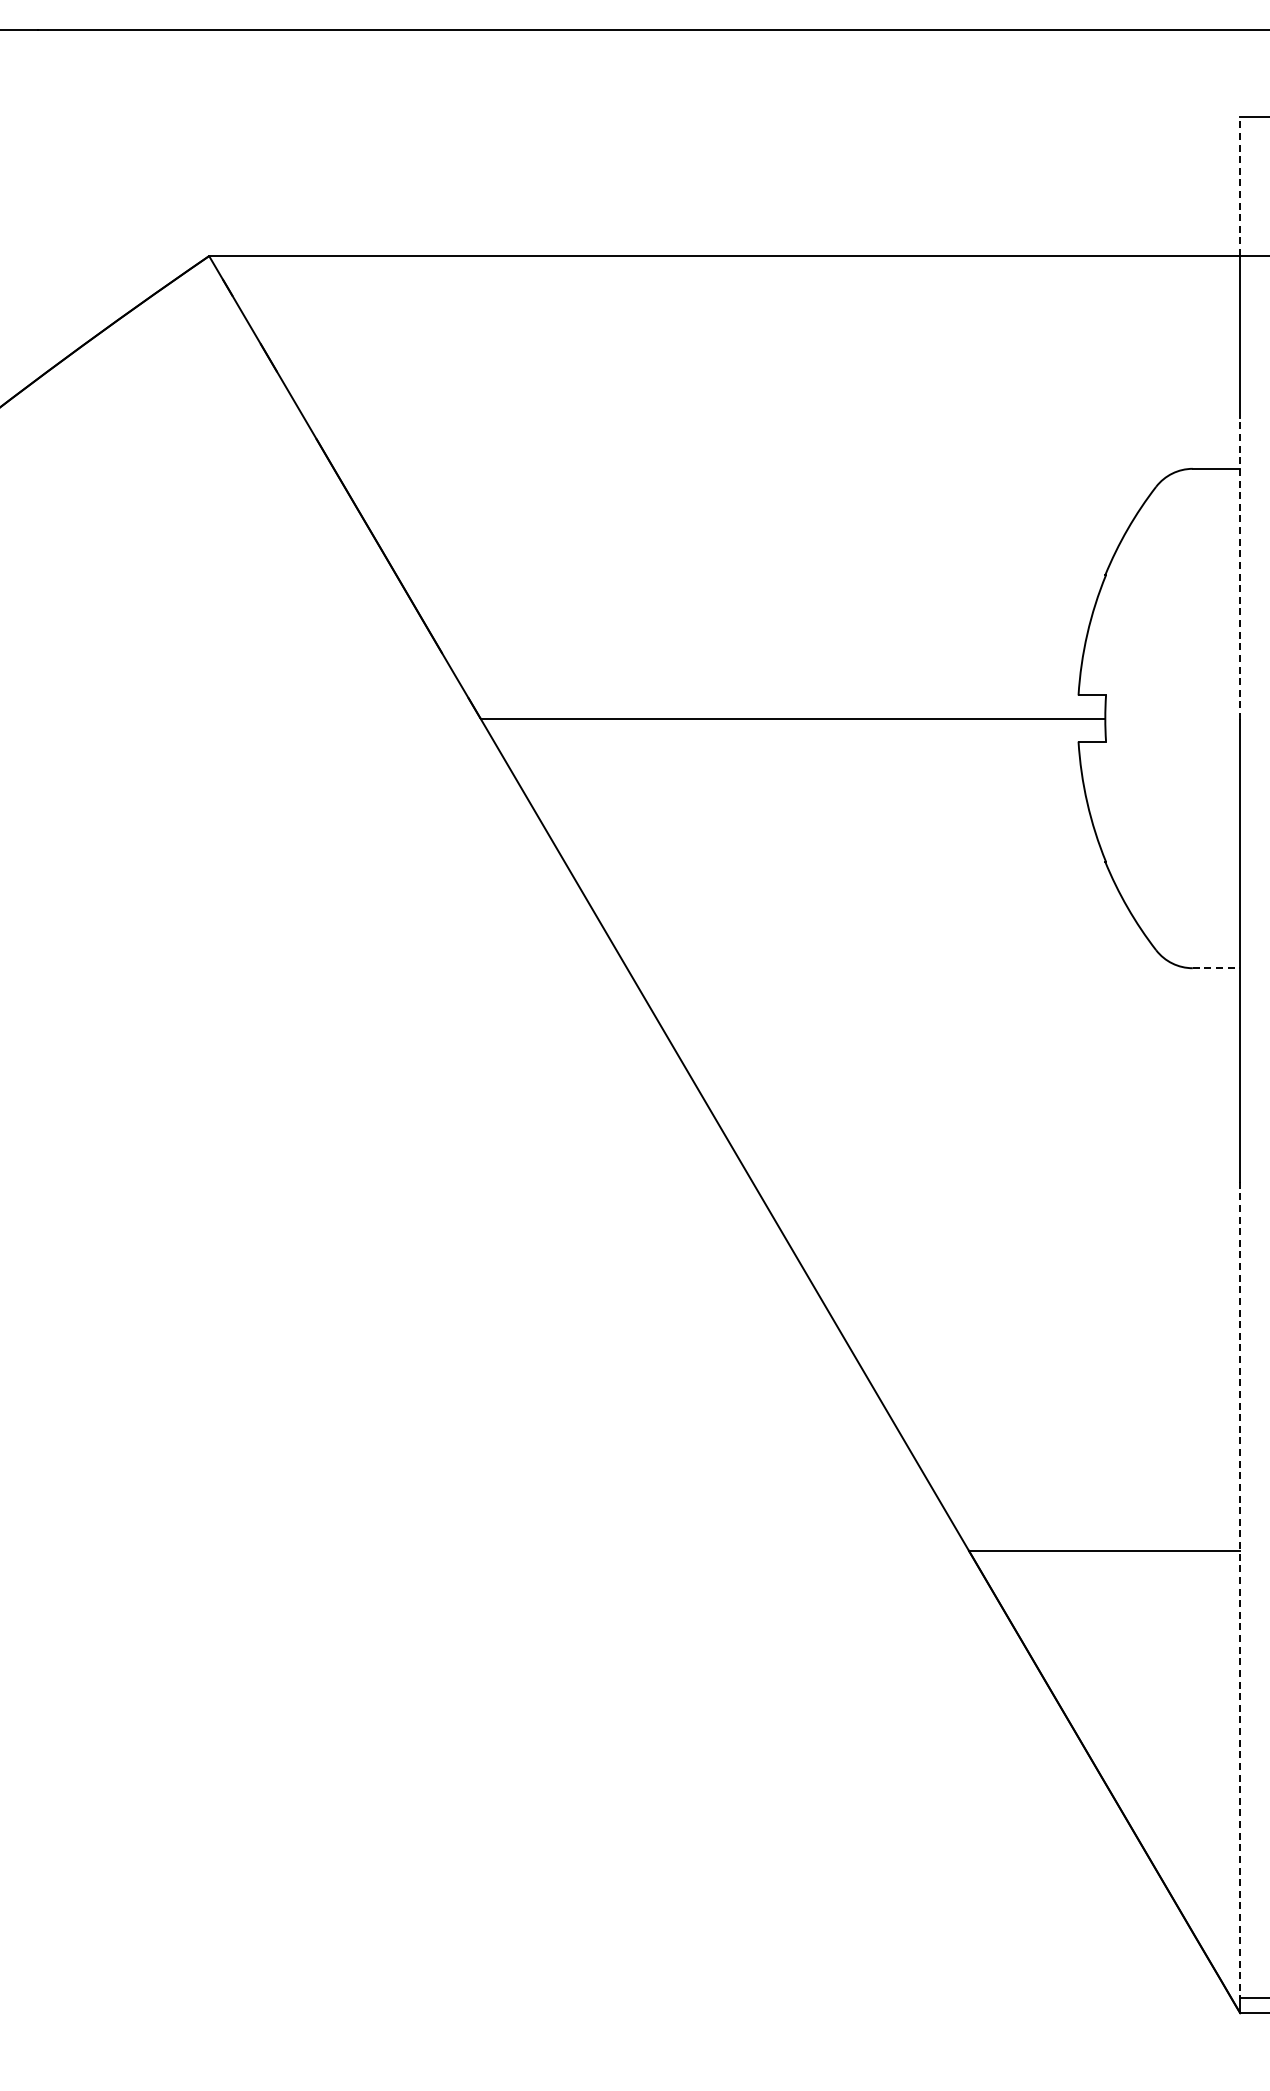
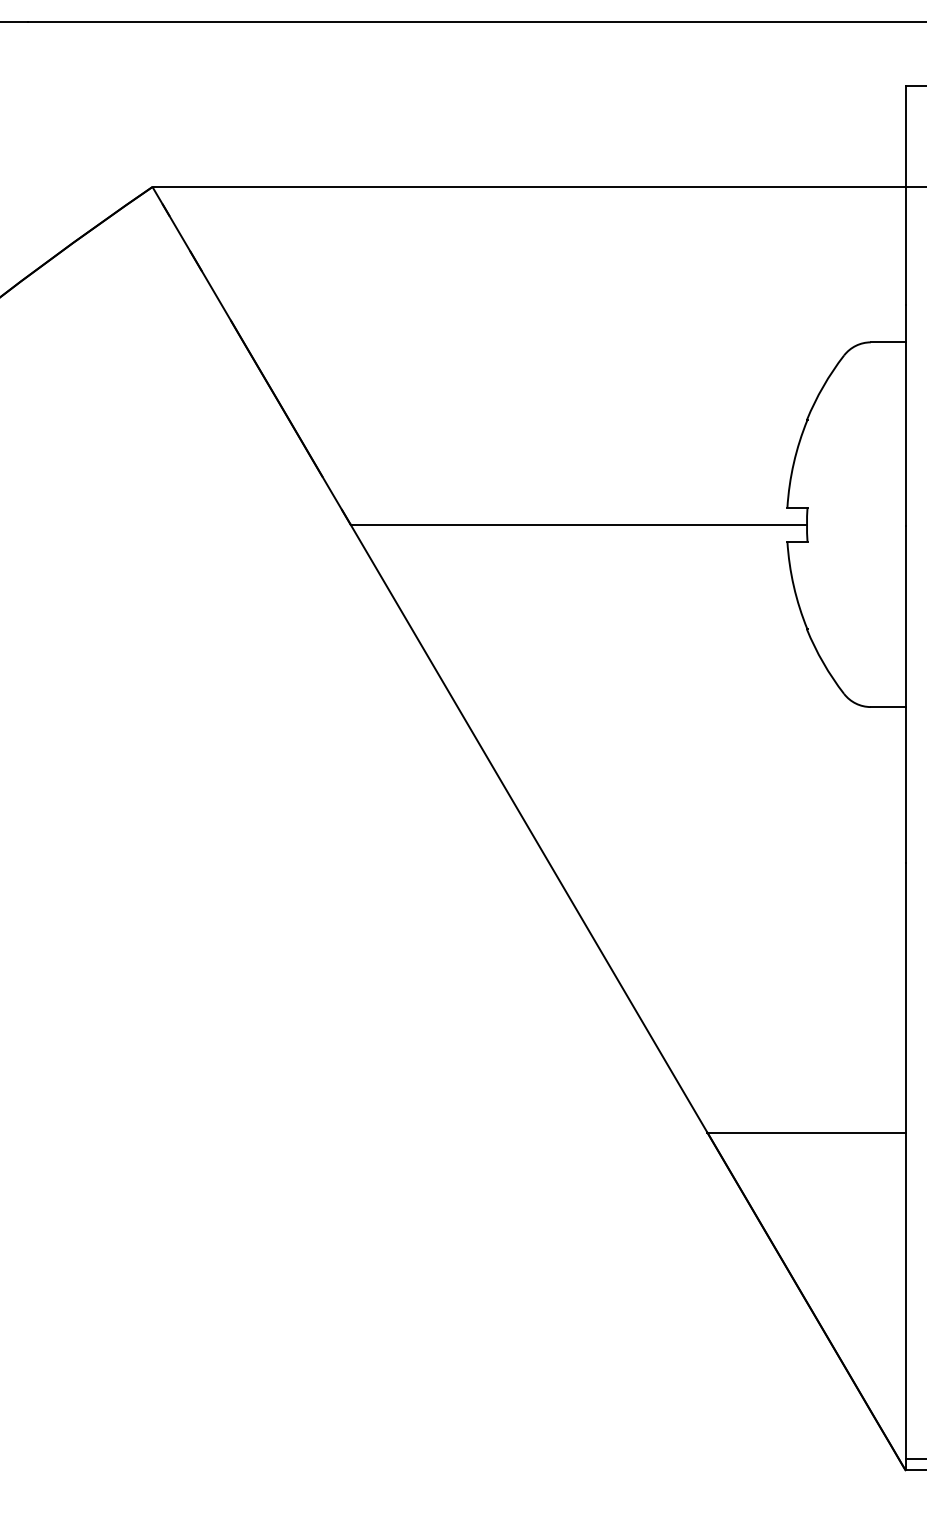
line: (1240, 186) -> (905, 136), dashed -> solid
line: (1240, 568) -> (905, 415), dashed -> solid
line: (1216, 968) -> (888, 707), dashed -> solid
line: (1240, 1589) -> (905, 1160), dashed -> solid

